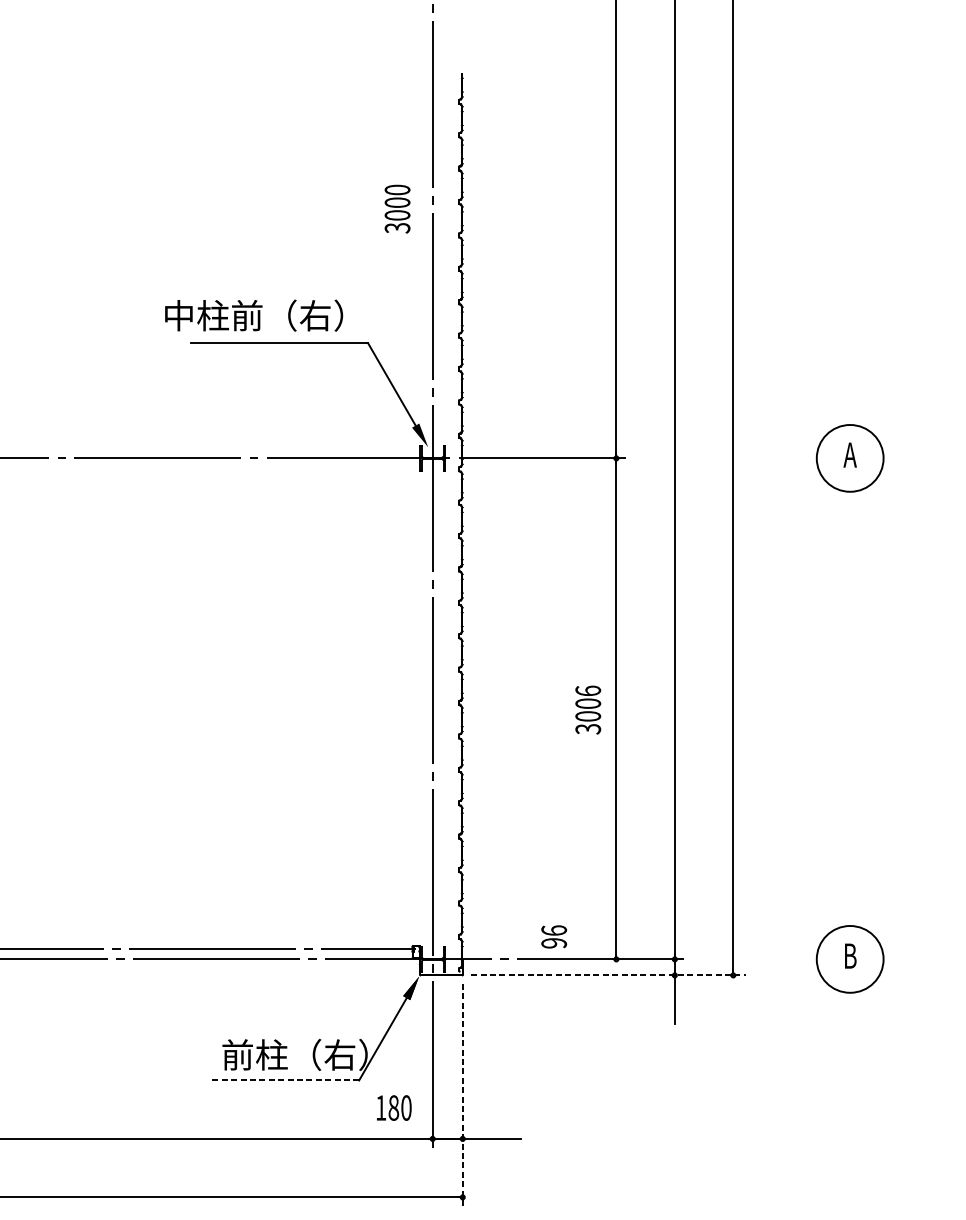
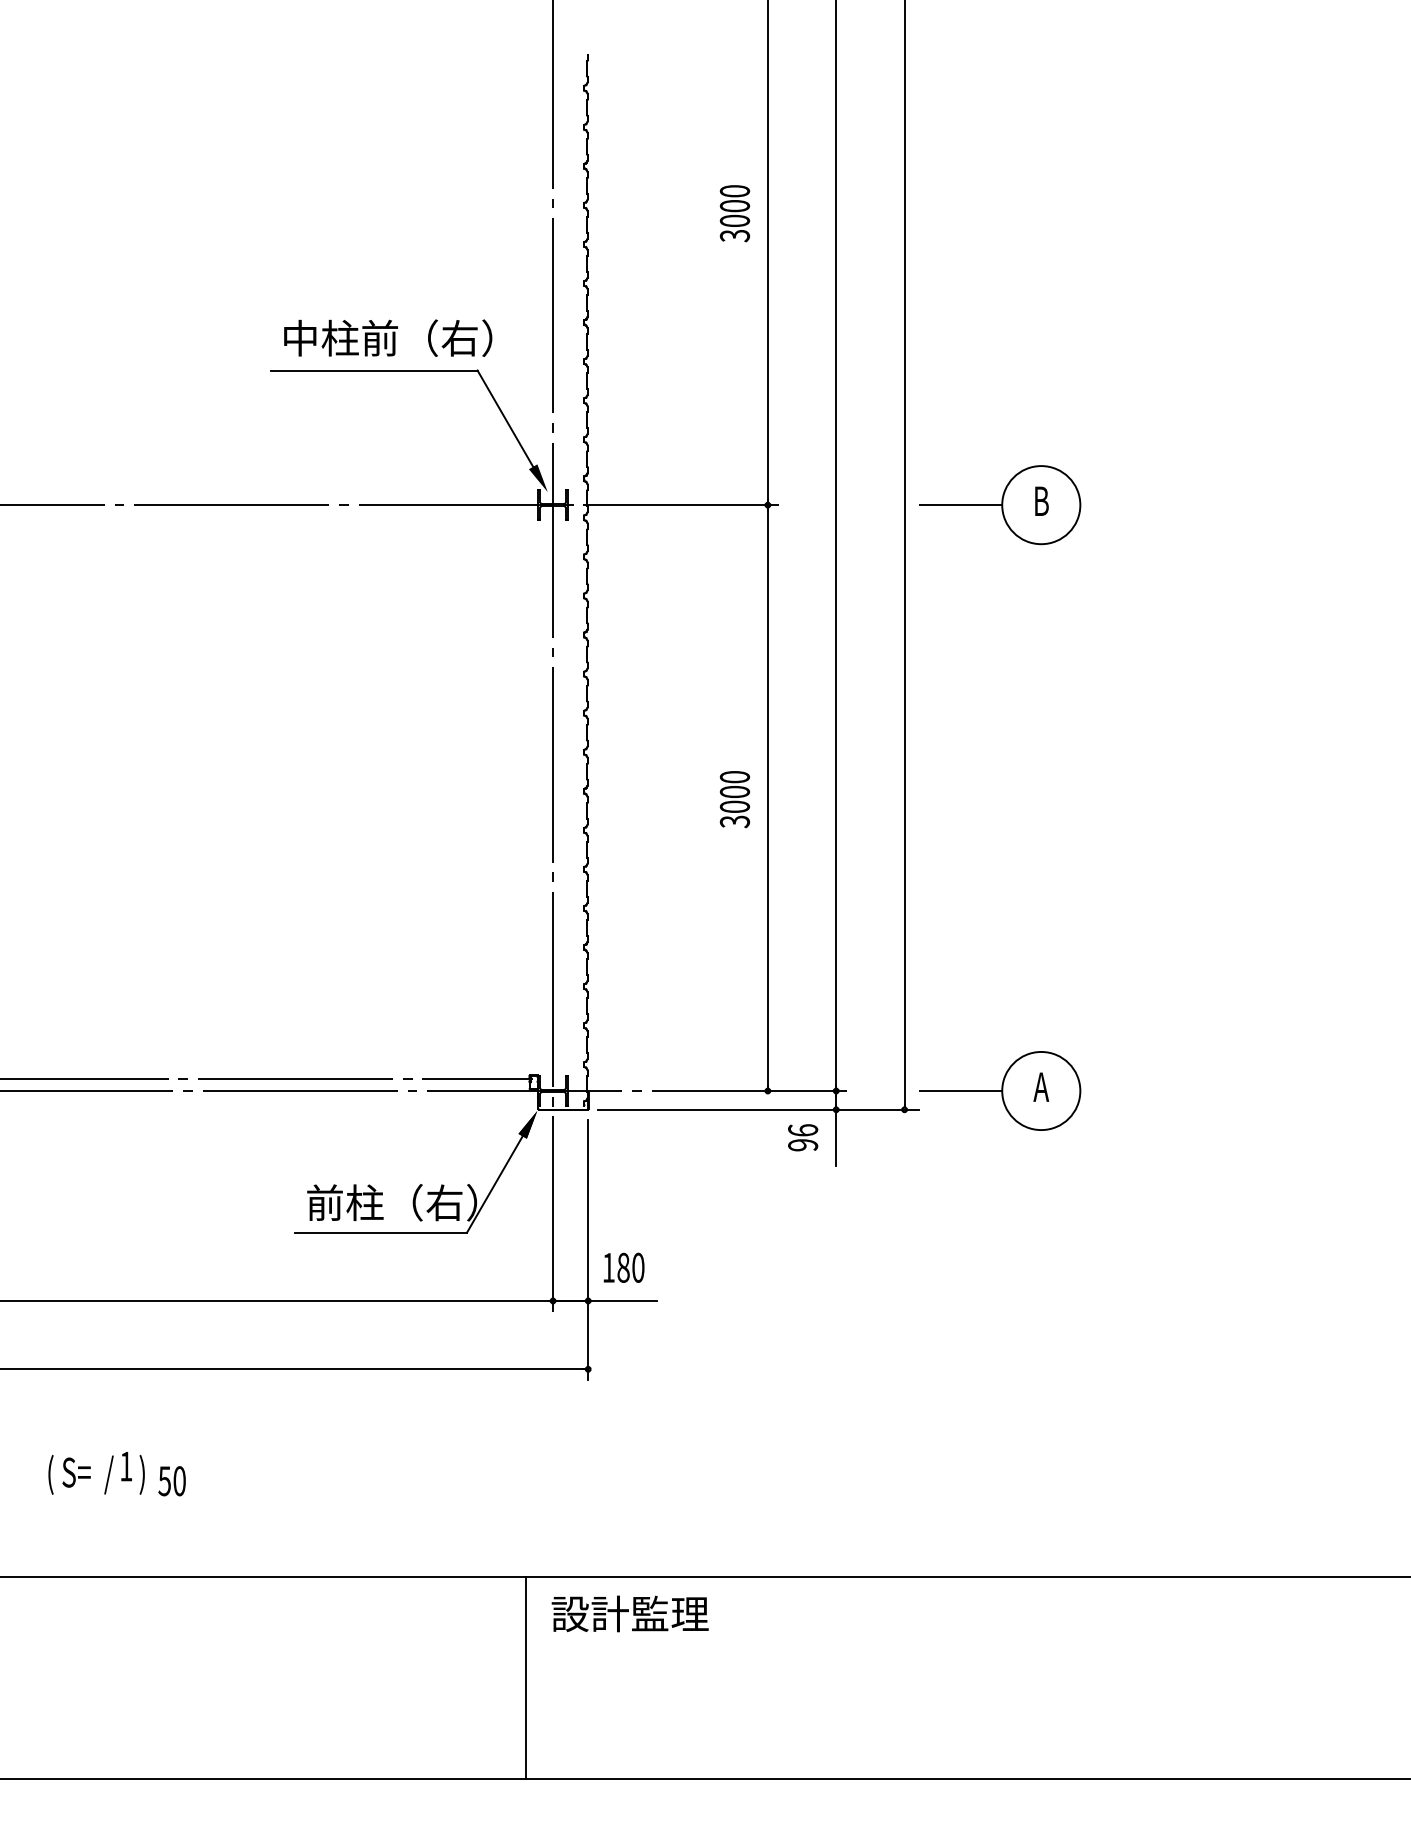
text: (397, 209) -> (734, 213), moved
text: (254, 315) -> (388, 337), moved
text: (850, 454) -> (1041, 500), A -> B
line: (781, 458) -> (960, 505), added
text: (587, 690) -> (734, 776), 3006 -> 3000
text: (554, 936) -> (803, 1137), moved
text: (850, 955) -> (1041, 1086), B -> A
line: (781, 959) -> (960, 1091), added
line: (608, 975) -> (758, 1109), dashed -> solid
line: (286, 1080) -> (381, 1232), dashed -> solid
line: (463, 1095) -> (588, 1250), dashed -> solid
text: (393, 1107) -> (623, 1267), moved

